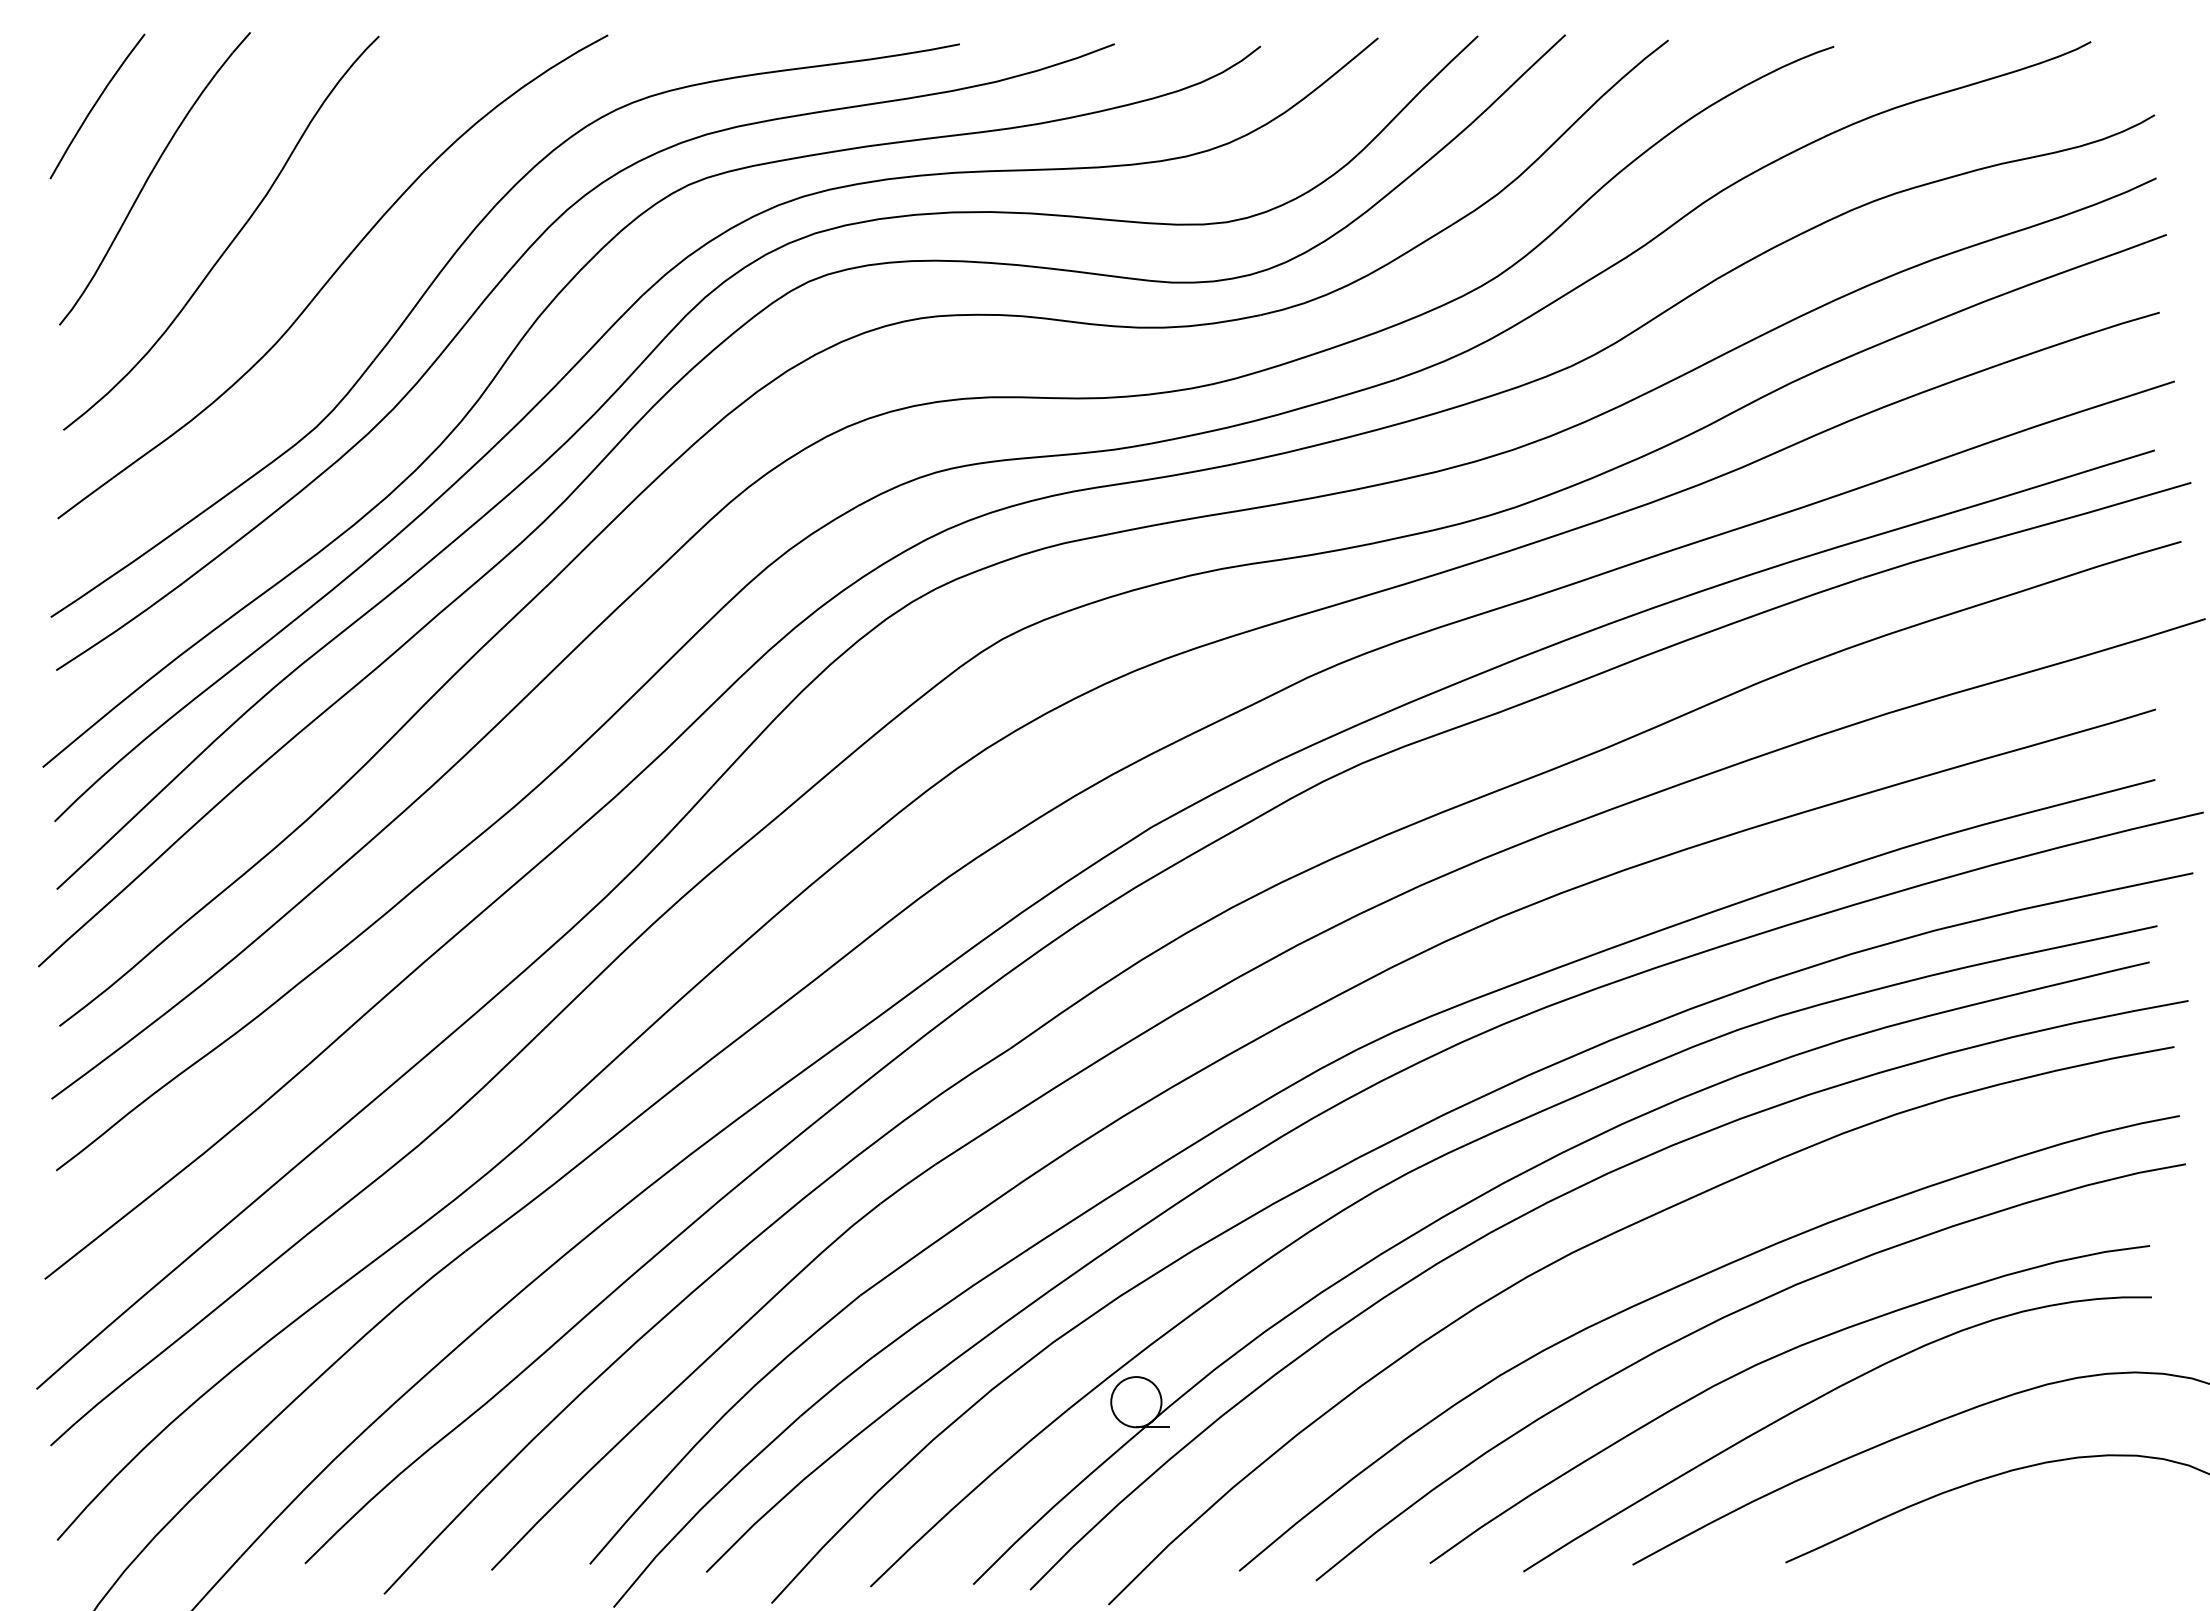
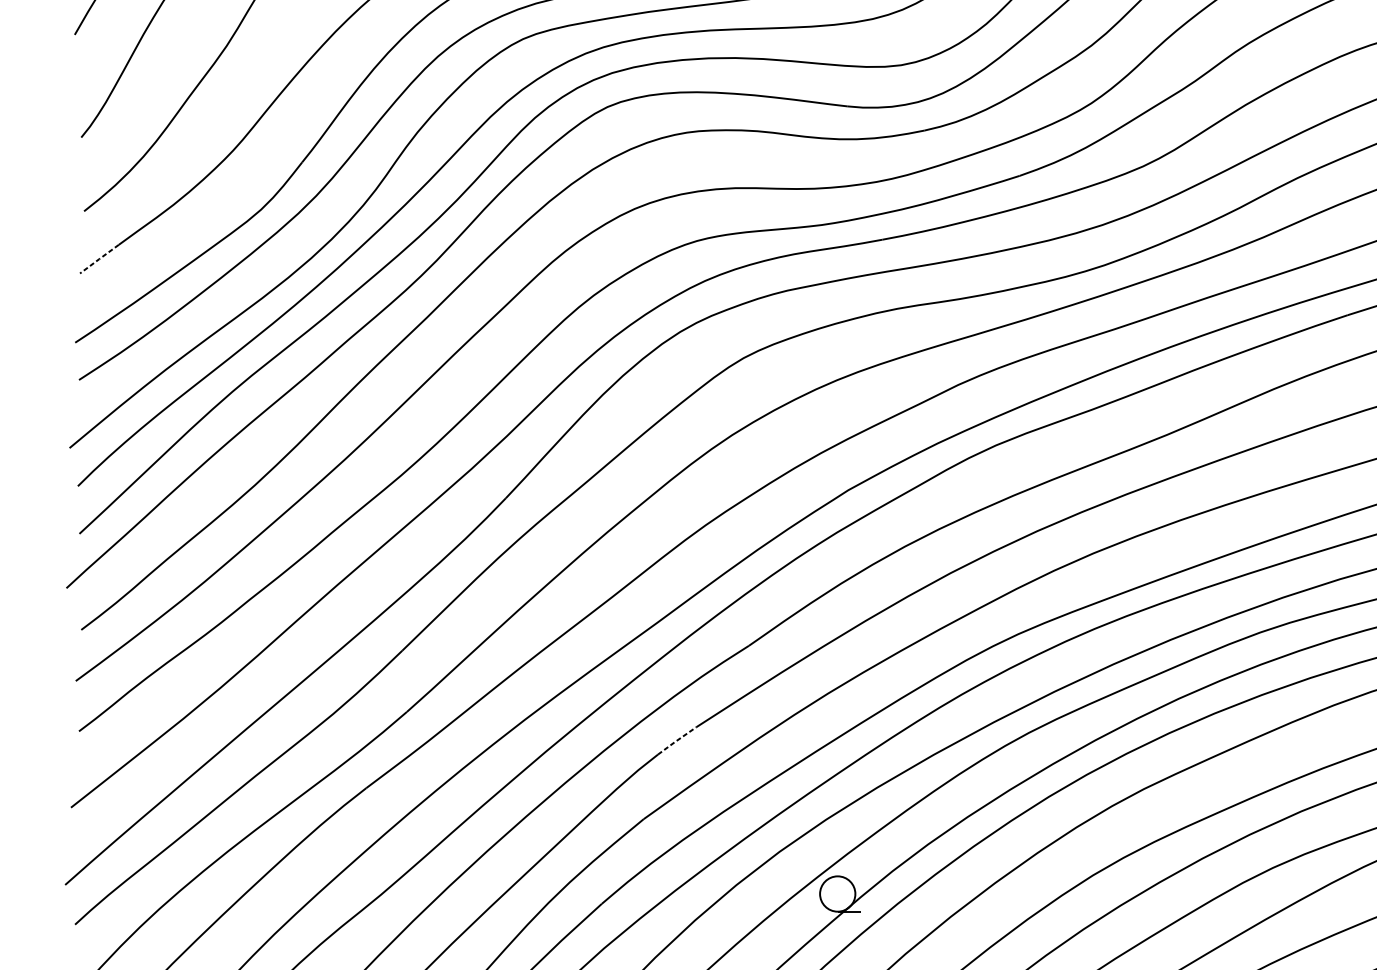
line: (85, 498) -> (99, 259), solid -> dashed
line: (907, 1183) -> (676, 740), solid -> dashed

